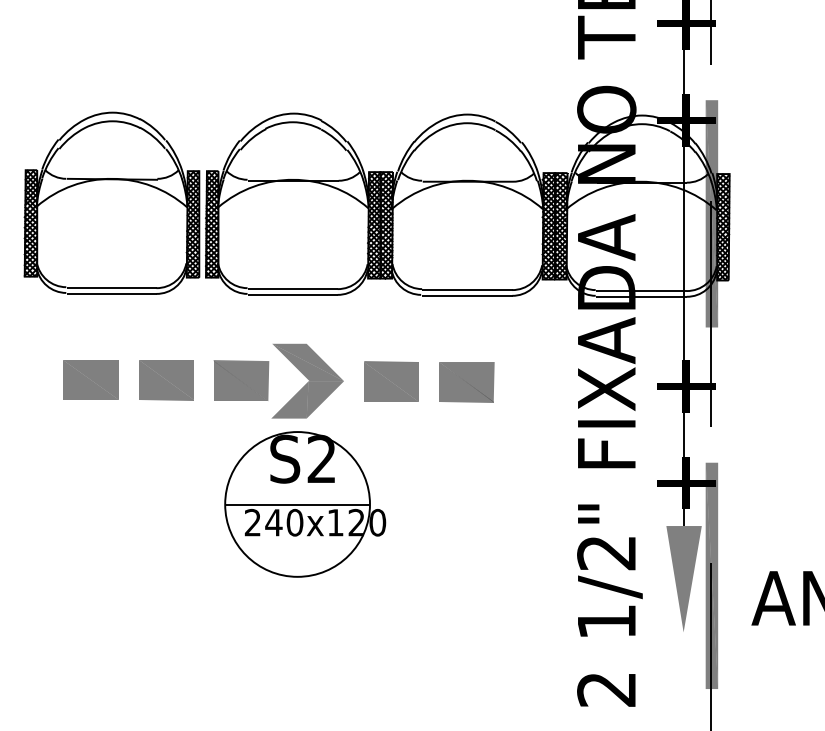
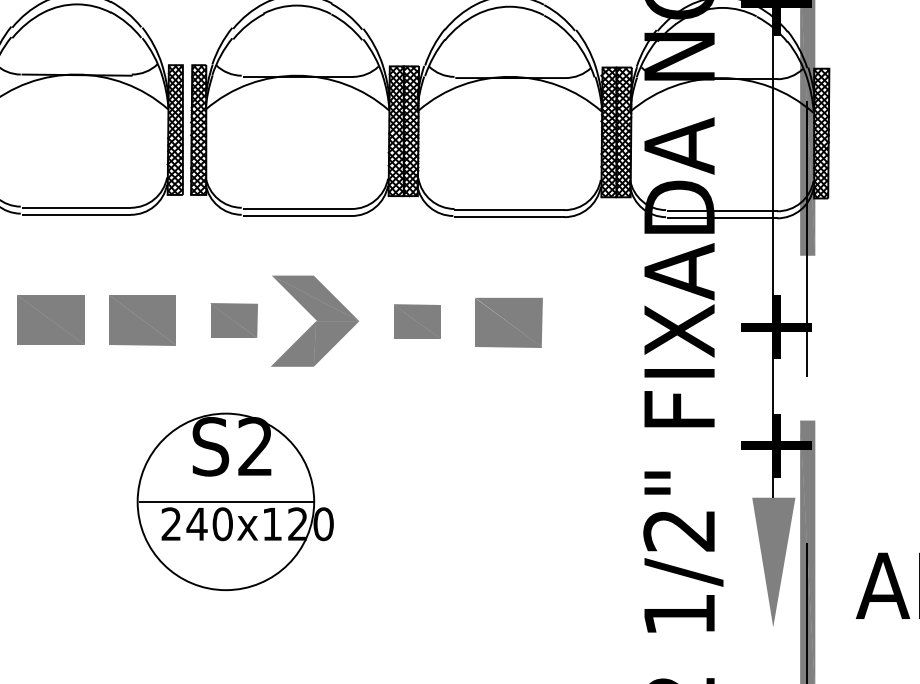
part: (241, 380) -> (234, 320), size x0.7
part: (391, 381) -> (417, 321), size x0.7
part: (305, 504) -> (235, 501), moved

